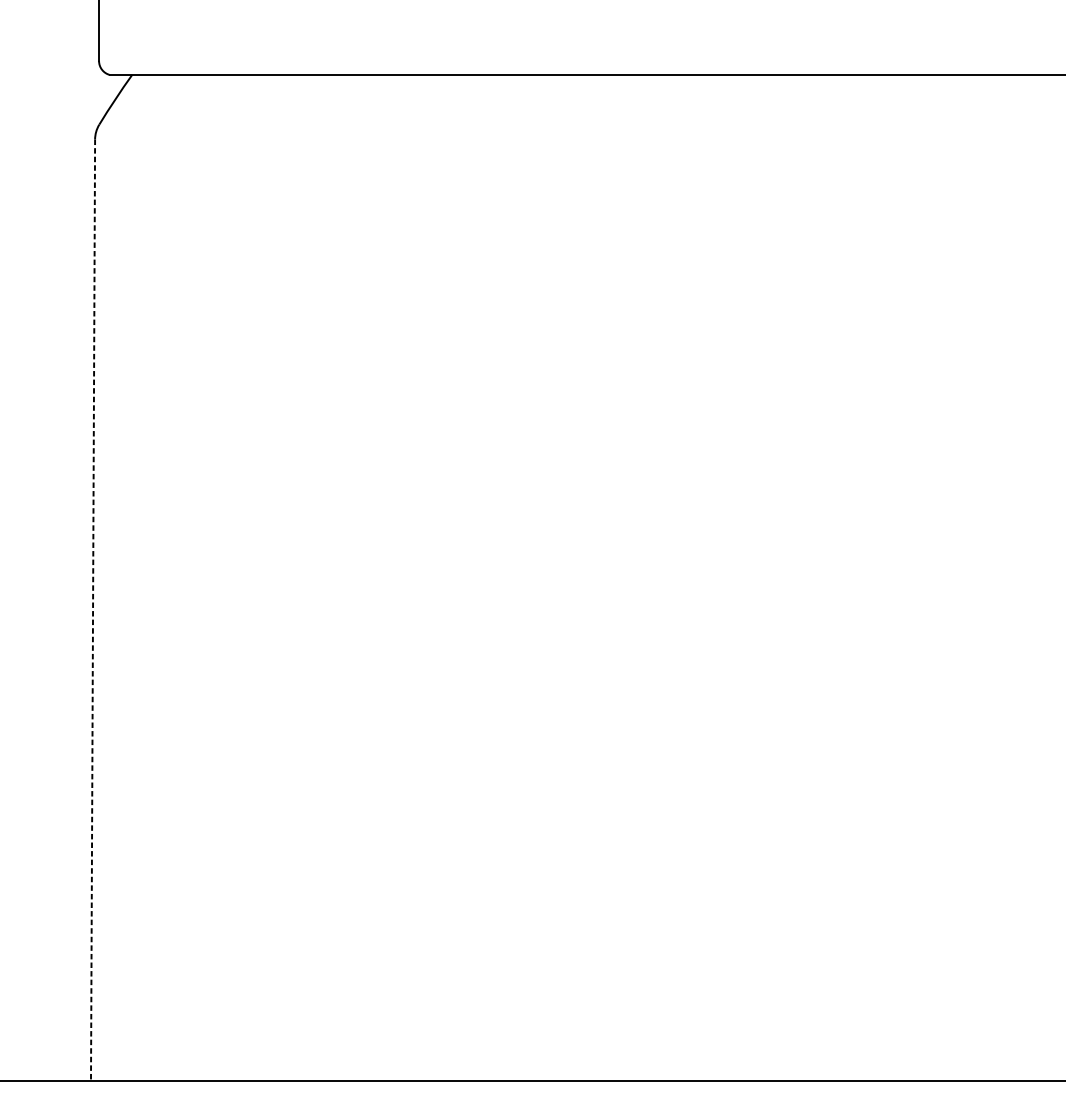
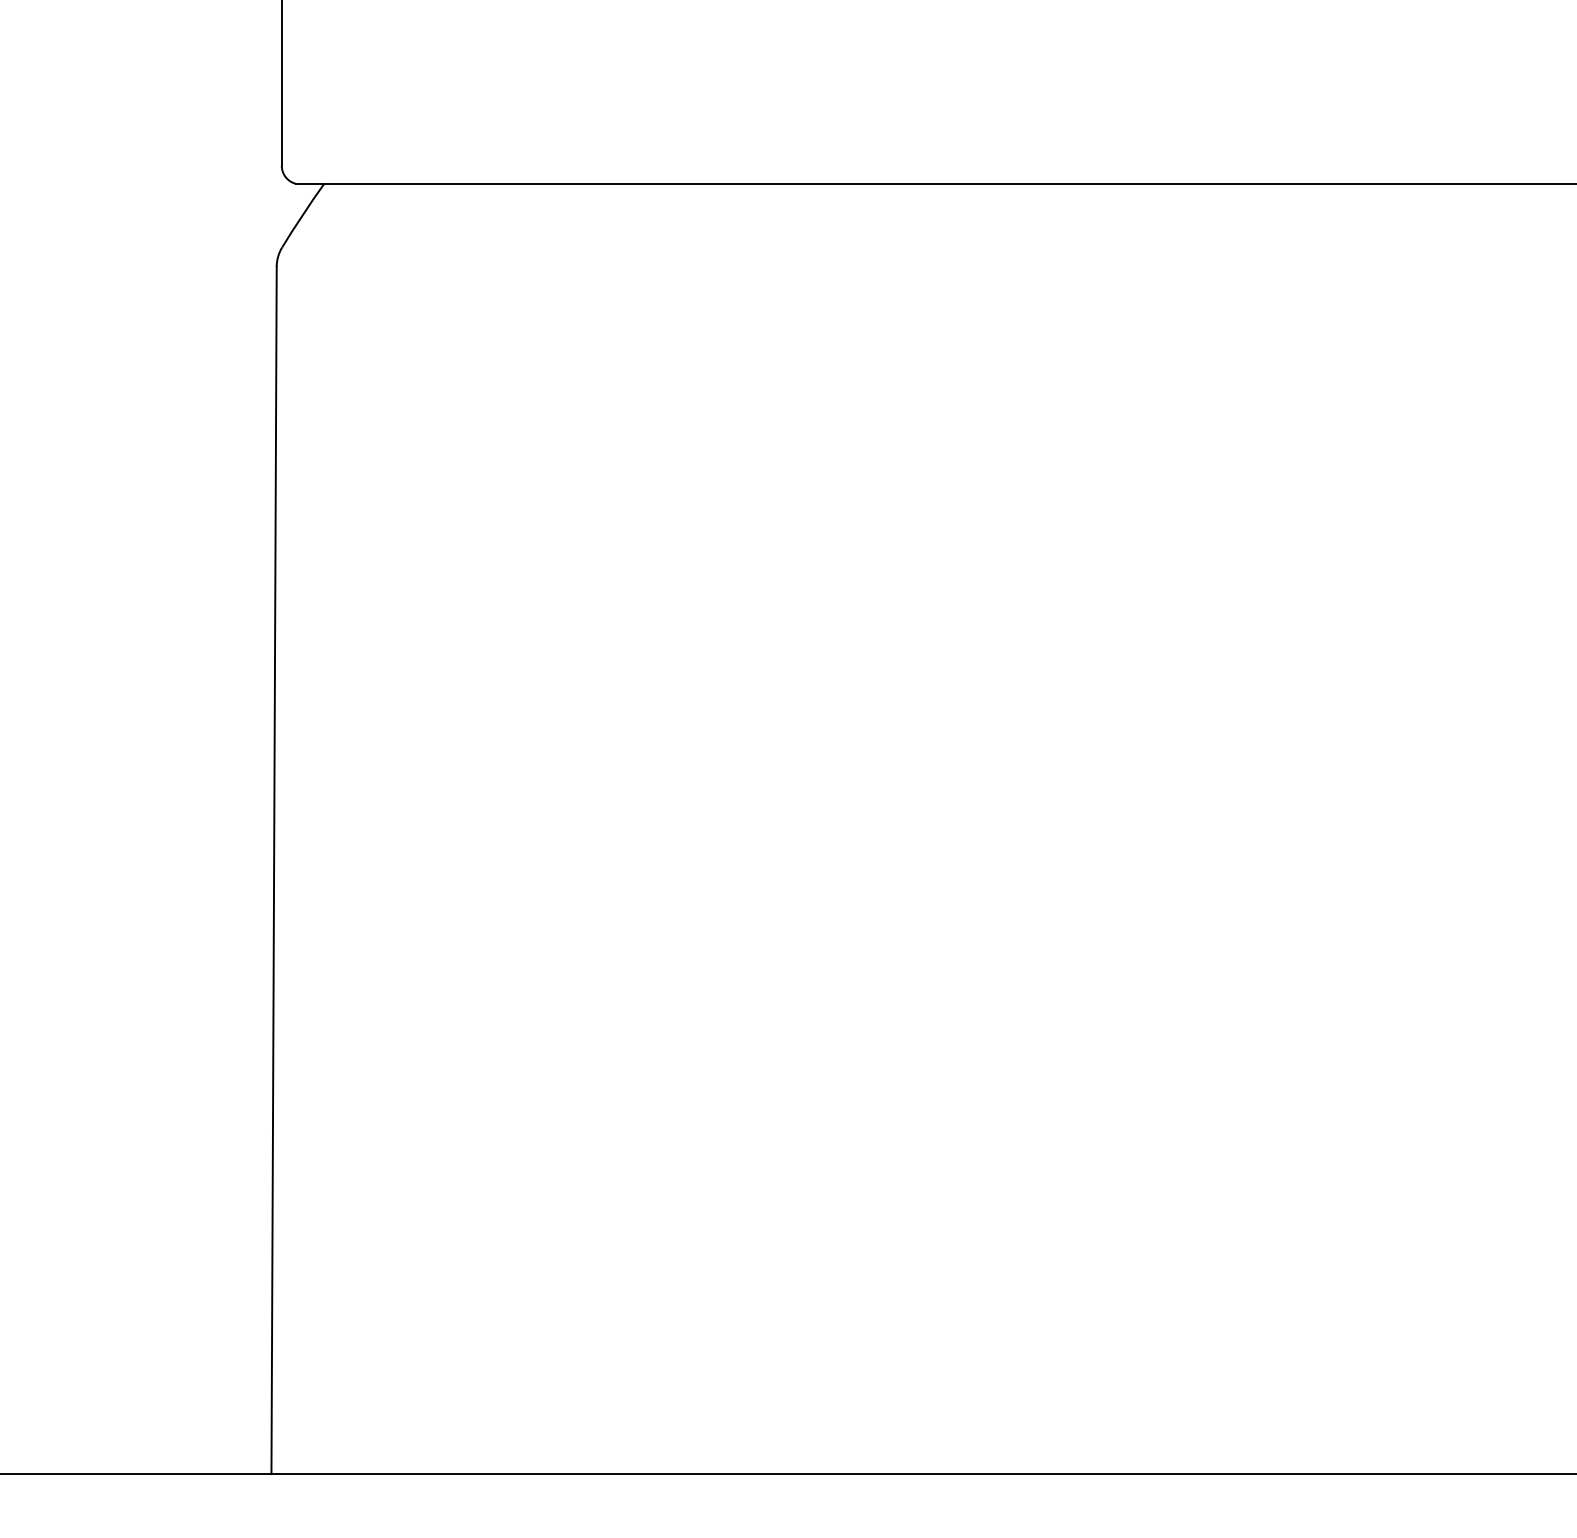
line: (93, 610) -> (274, 870), dashed -> solid

